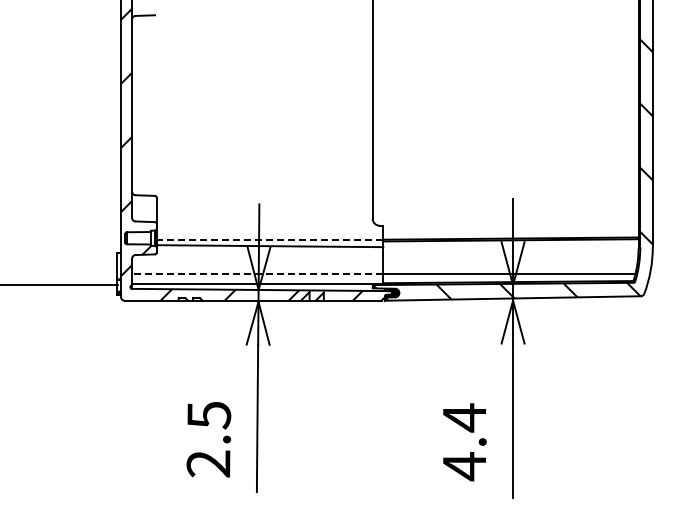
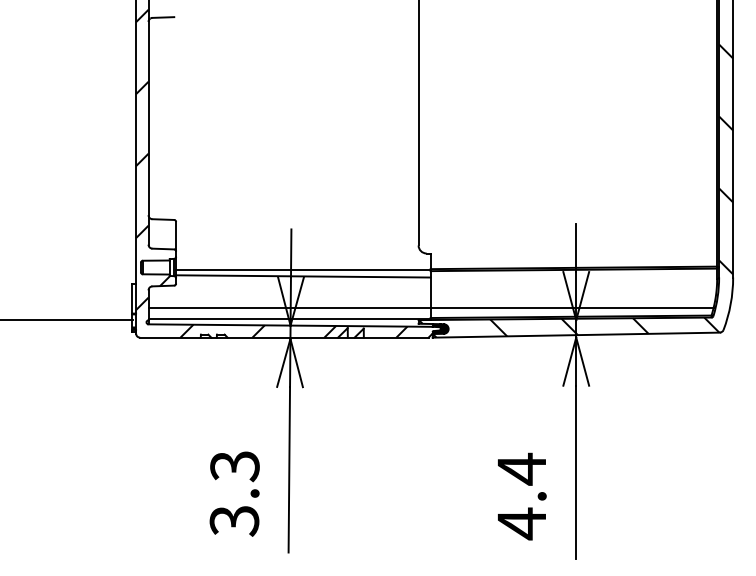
line: (269, 240) -> (302, 270), dashed -> solid
line: (257, 273) -> (289, 307), dashed -> solid
text: (208, 440) -> (234, 494), 2.5 -> 3.3

